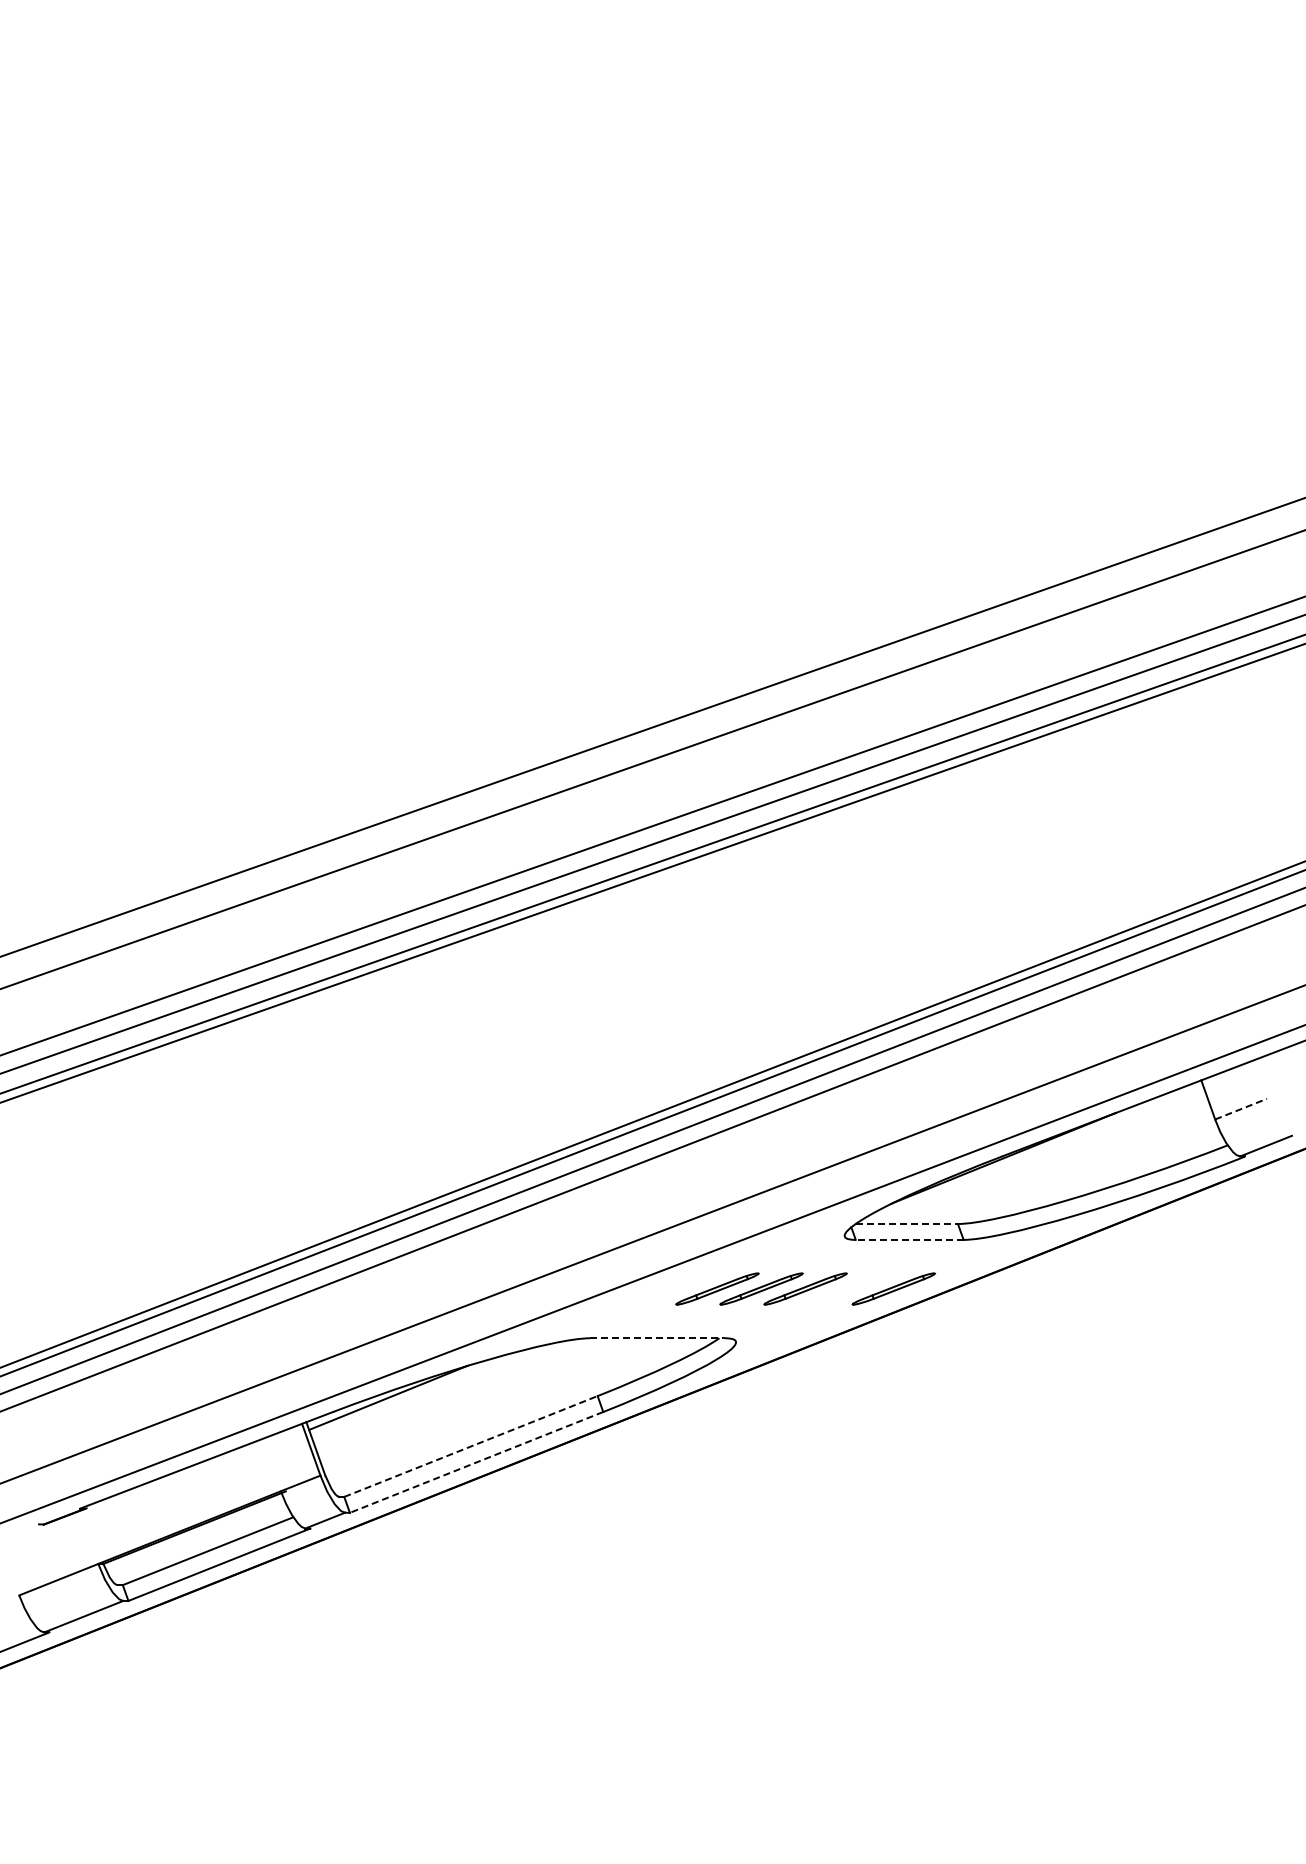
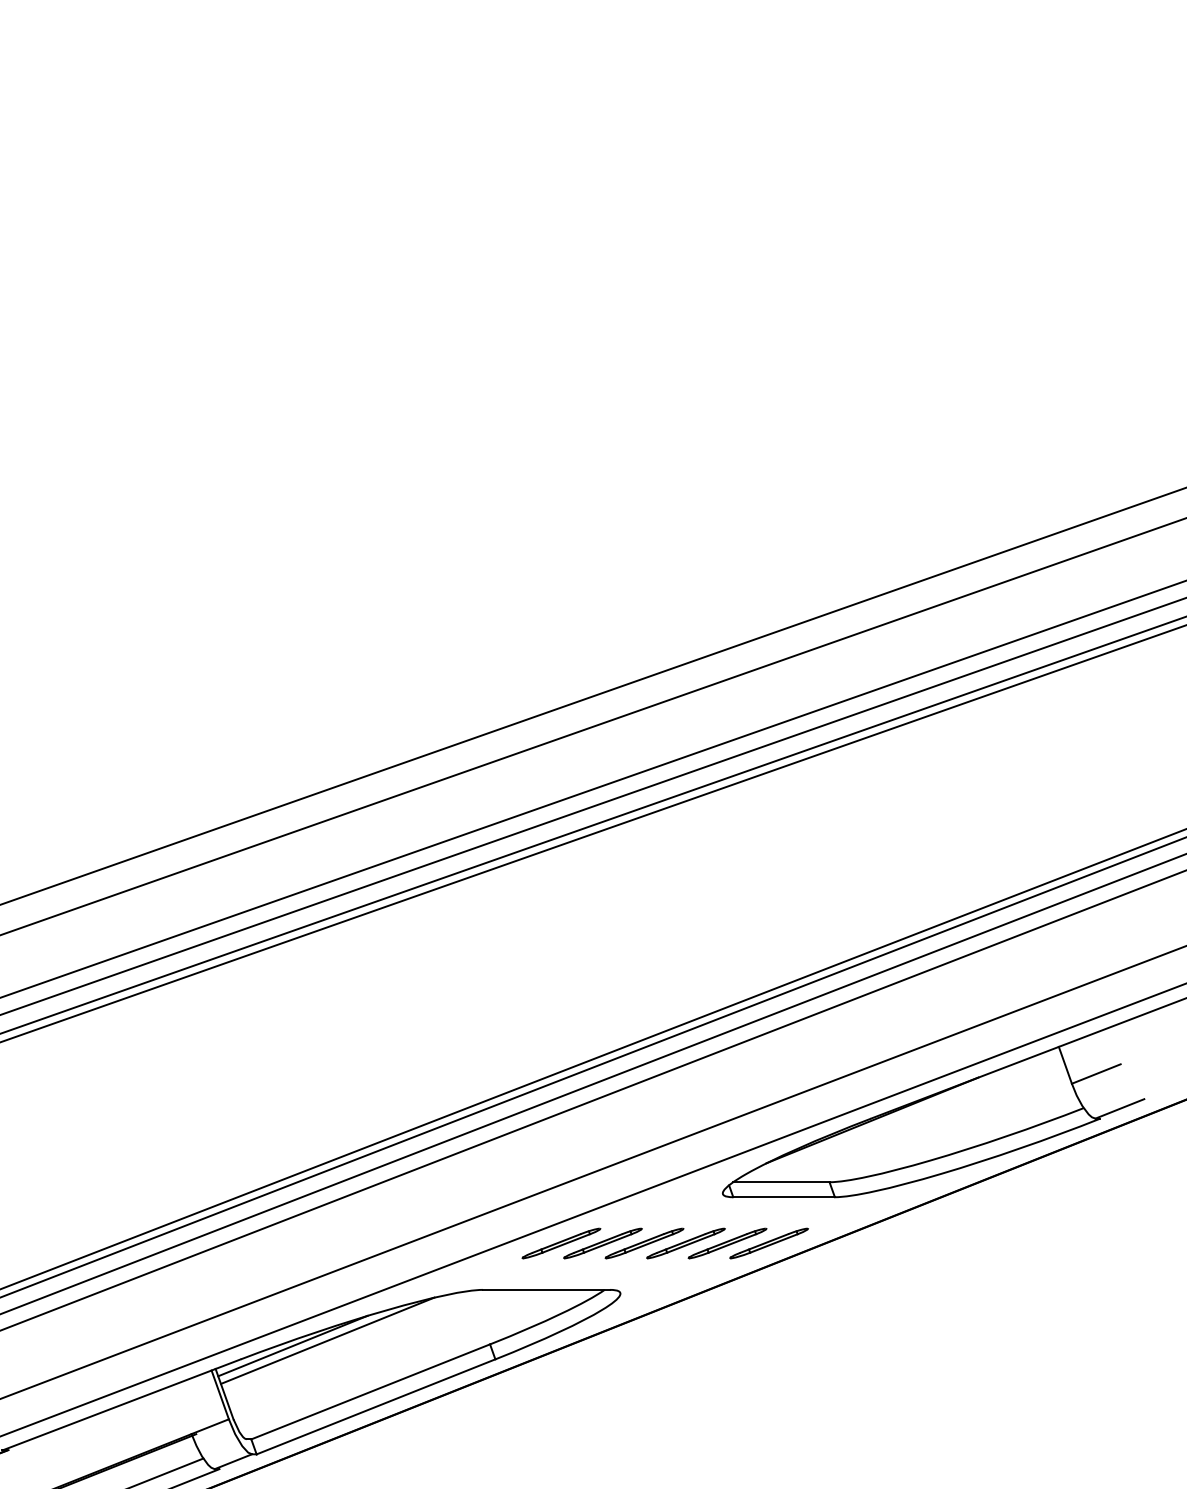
line: (1241, 1109) -> (1096, 1074), dashed -> solid
line: (907, 1224) -> (782, 1182), dashed -> solid
line: (909, 1239) -> (783, 1196), dashed -> solid
part: (673, 1288) -> (561, 1242), added
part: (849, 1288) -> (727, 1242), added
line: (658, 1338) -> (547, 1290), dashed -> solid
line: (425, 1392) -> (327, 1340), added
line: (471, 1446) -> (371, 1391), dashed -> solid
line: (476, 1462) -> (375, 1406), dashed -> solid

